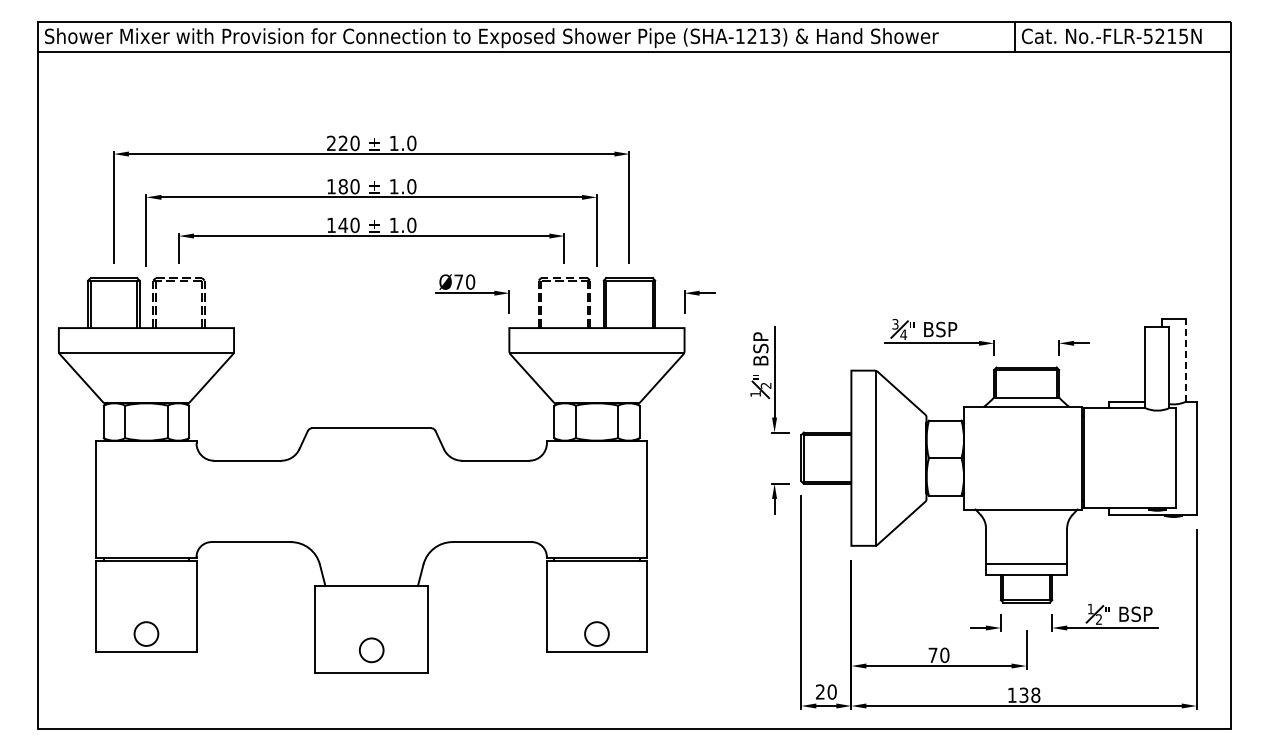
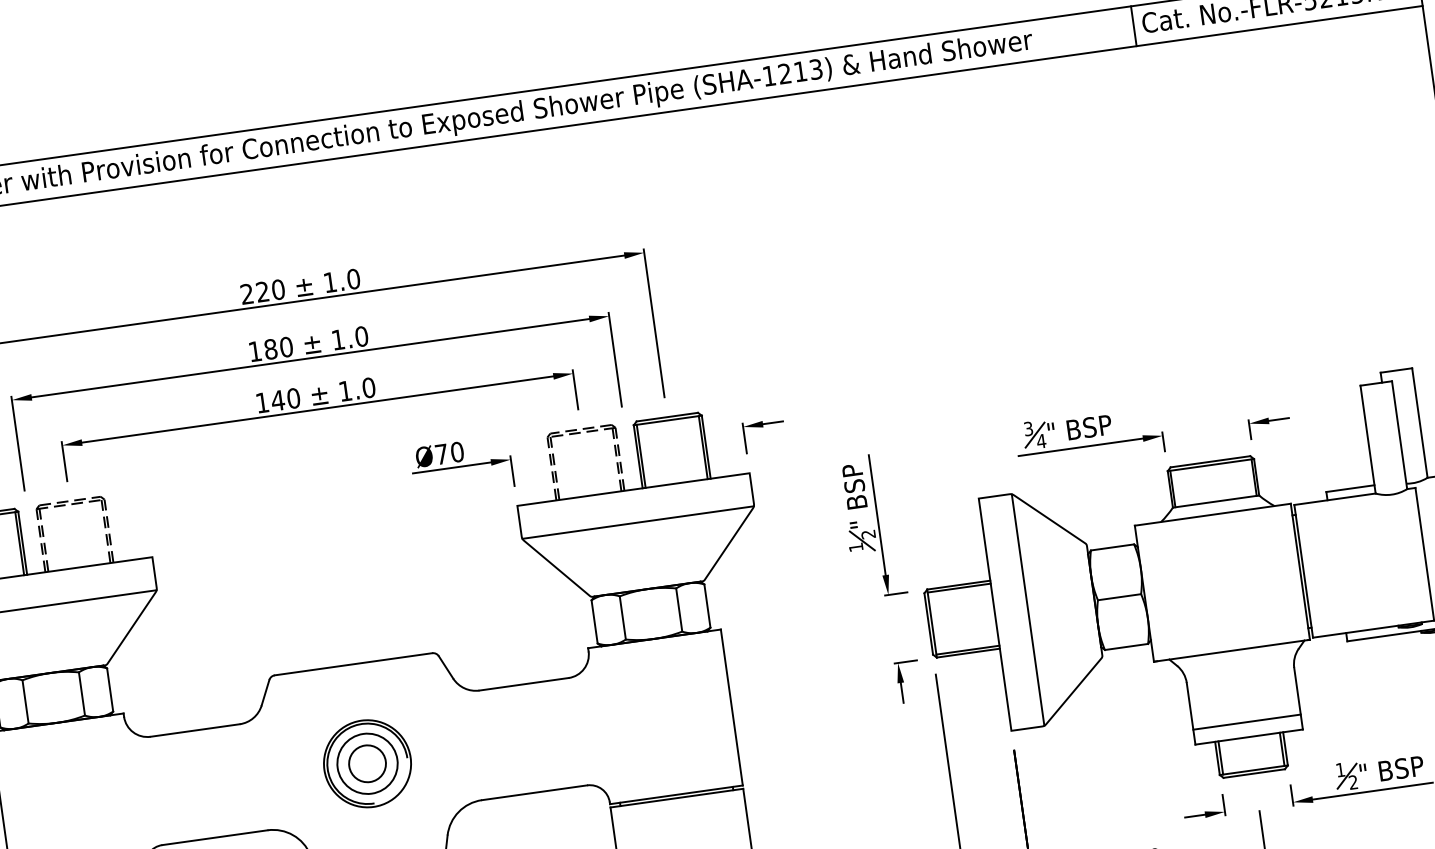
line: (1185, 360) -> (1419, 422), dashed -> solid
part: (371, 502) -> (367, 762), added

